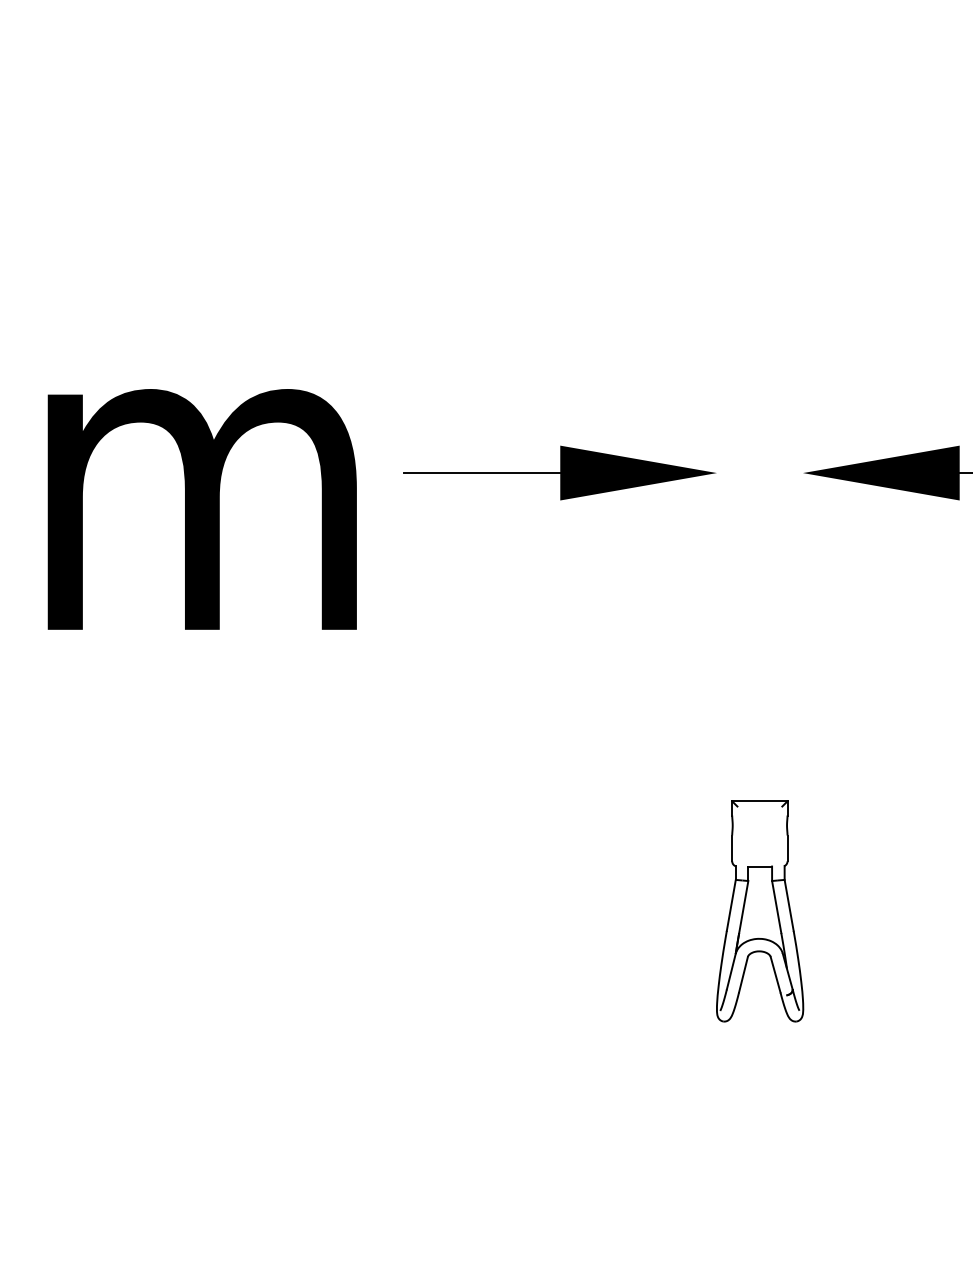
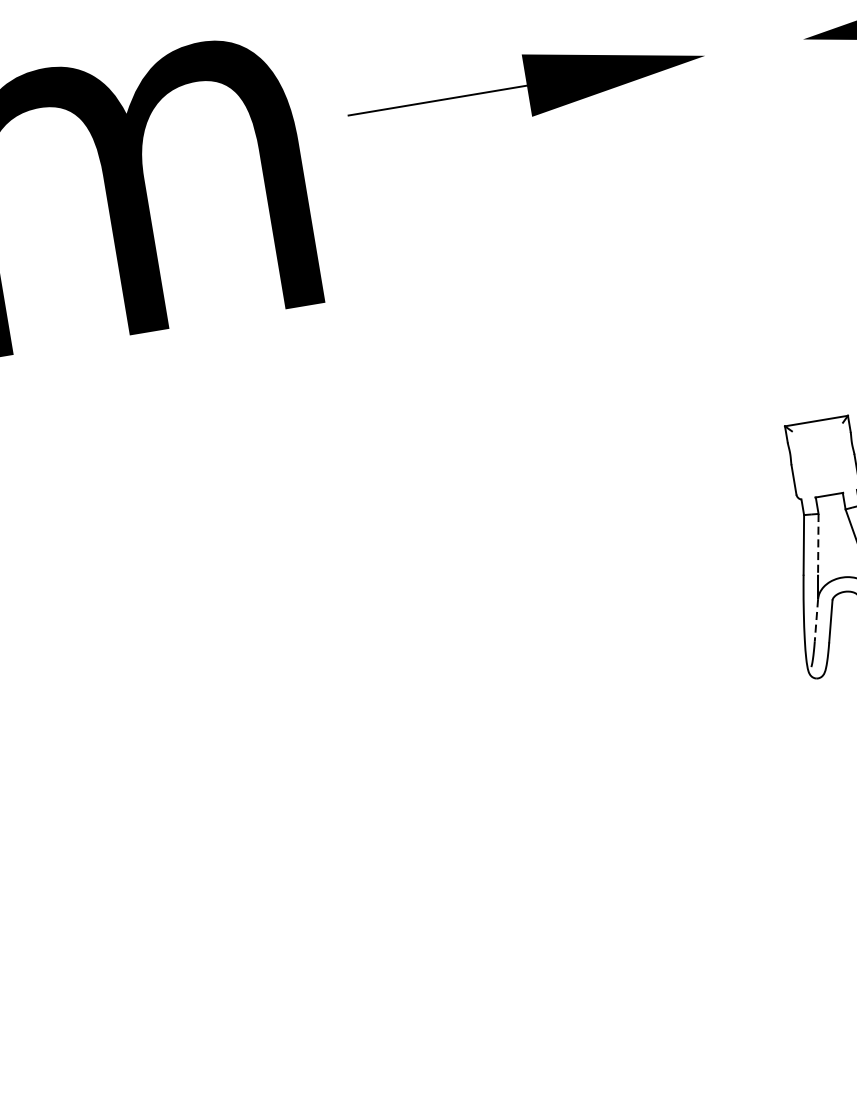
line: (743, 907) -> (818, 544), solid -> dashed
line: (731, 972) -> (816, 621), solid -> dashed

